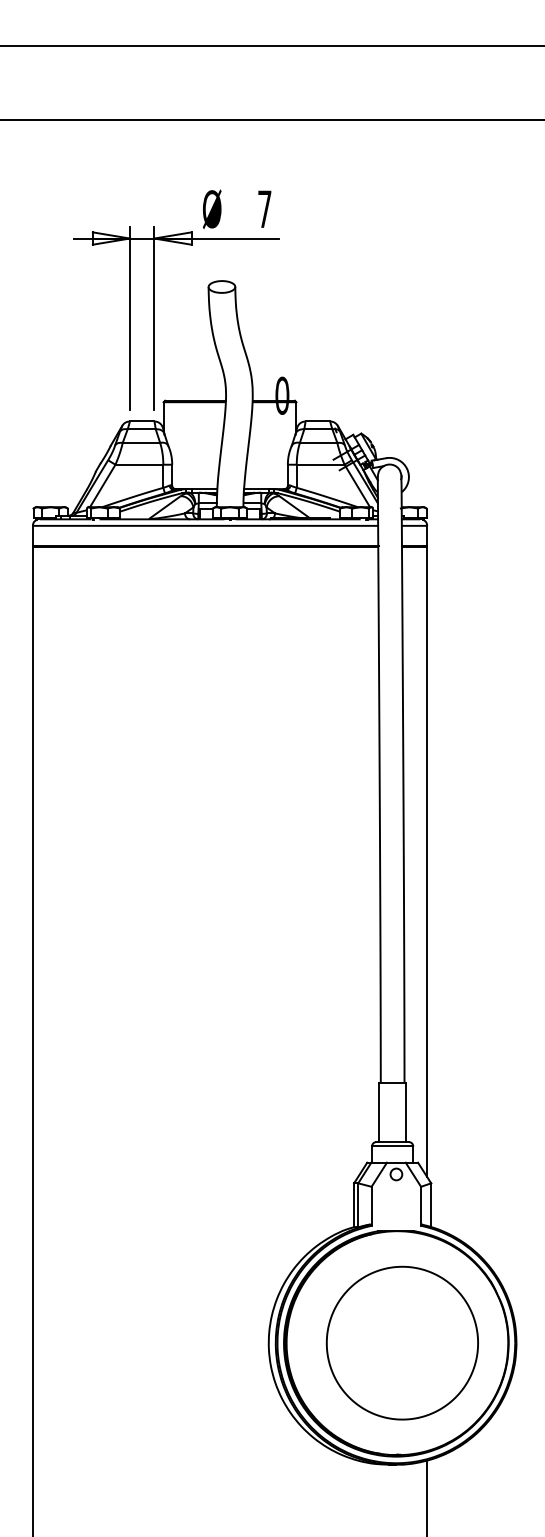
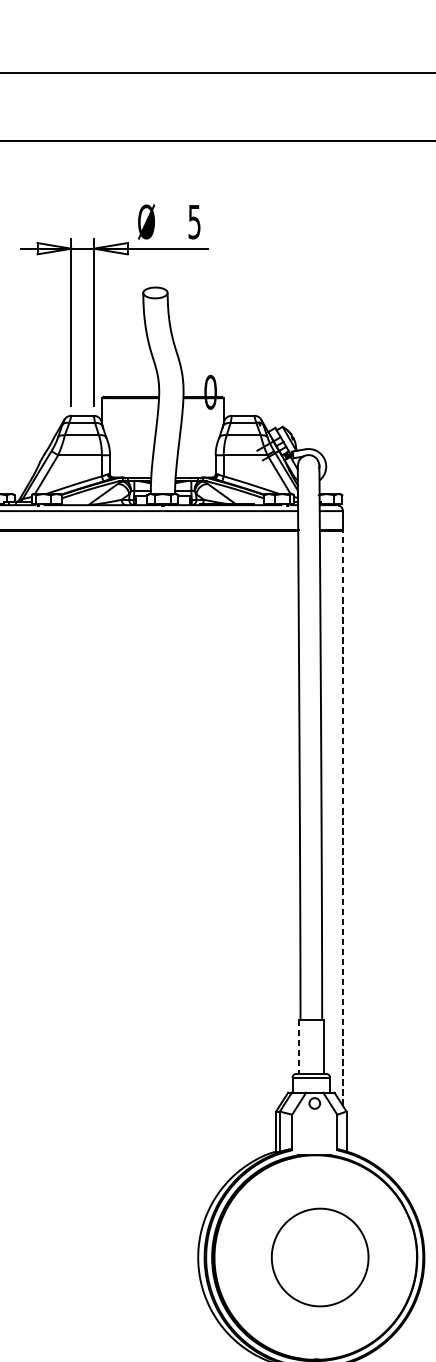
text: (264, 209) -> (194, 222), 7 -> 5
line: (427, 862) -> (343, 818), solid -> dashed
line: (379, 1112) -> (299, 1046), solid -> dashed
part: (401, 1342) -> (319, 1256), size x0.7

